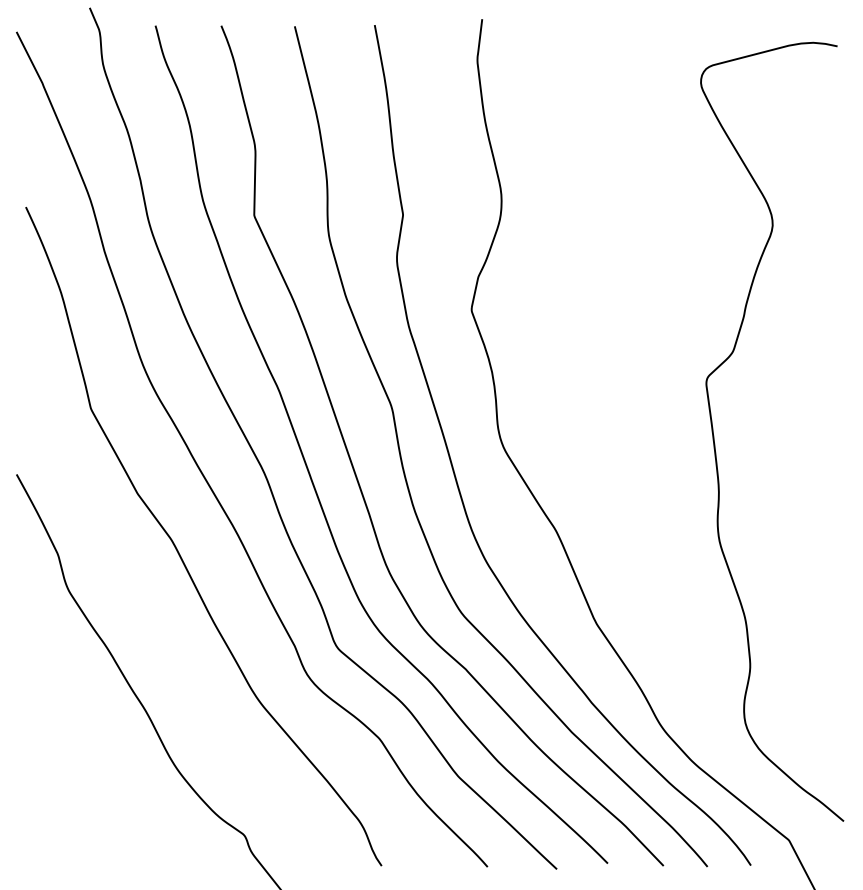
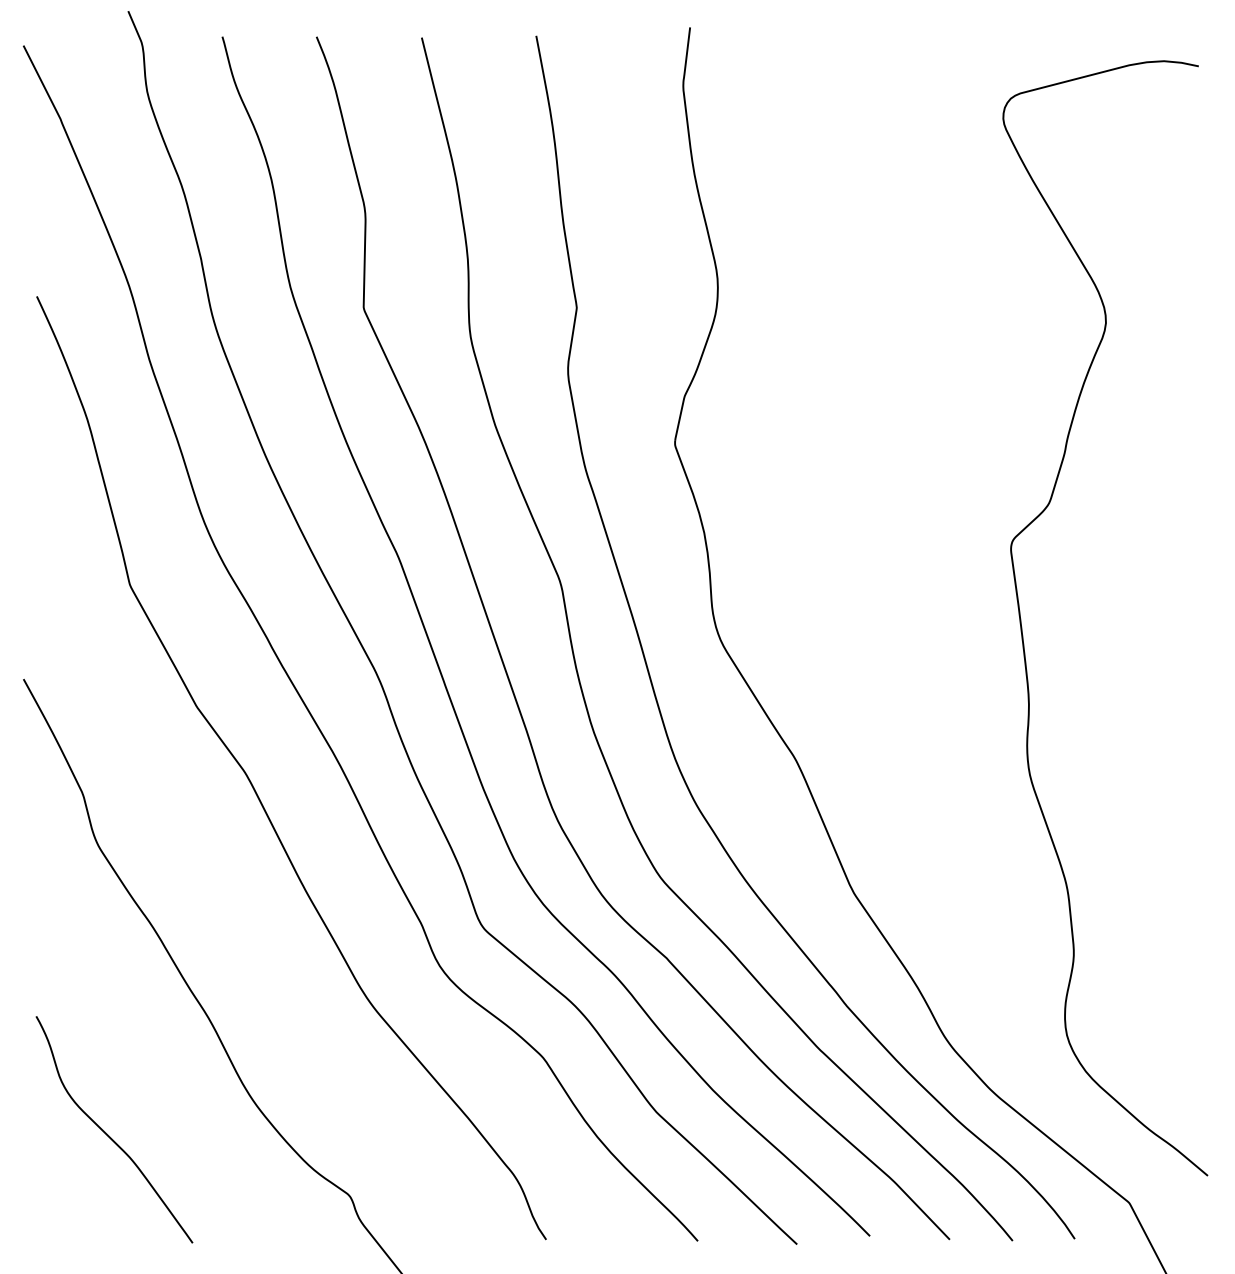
curve: (75, 791) -> (107, 1133), added

